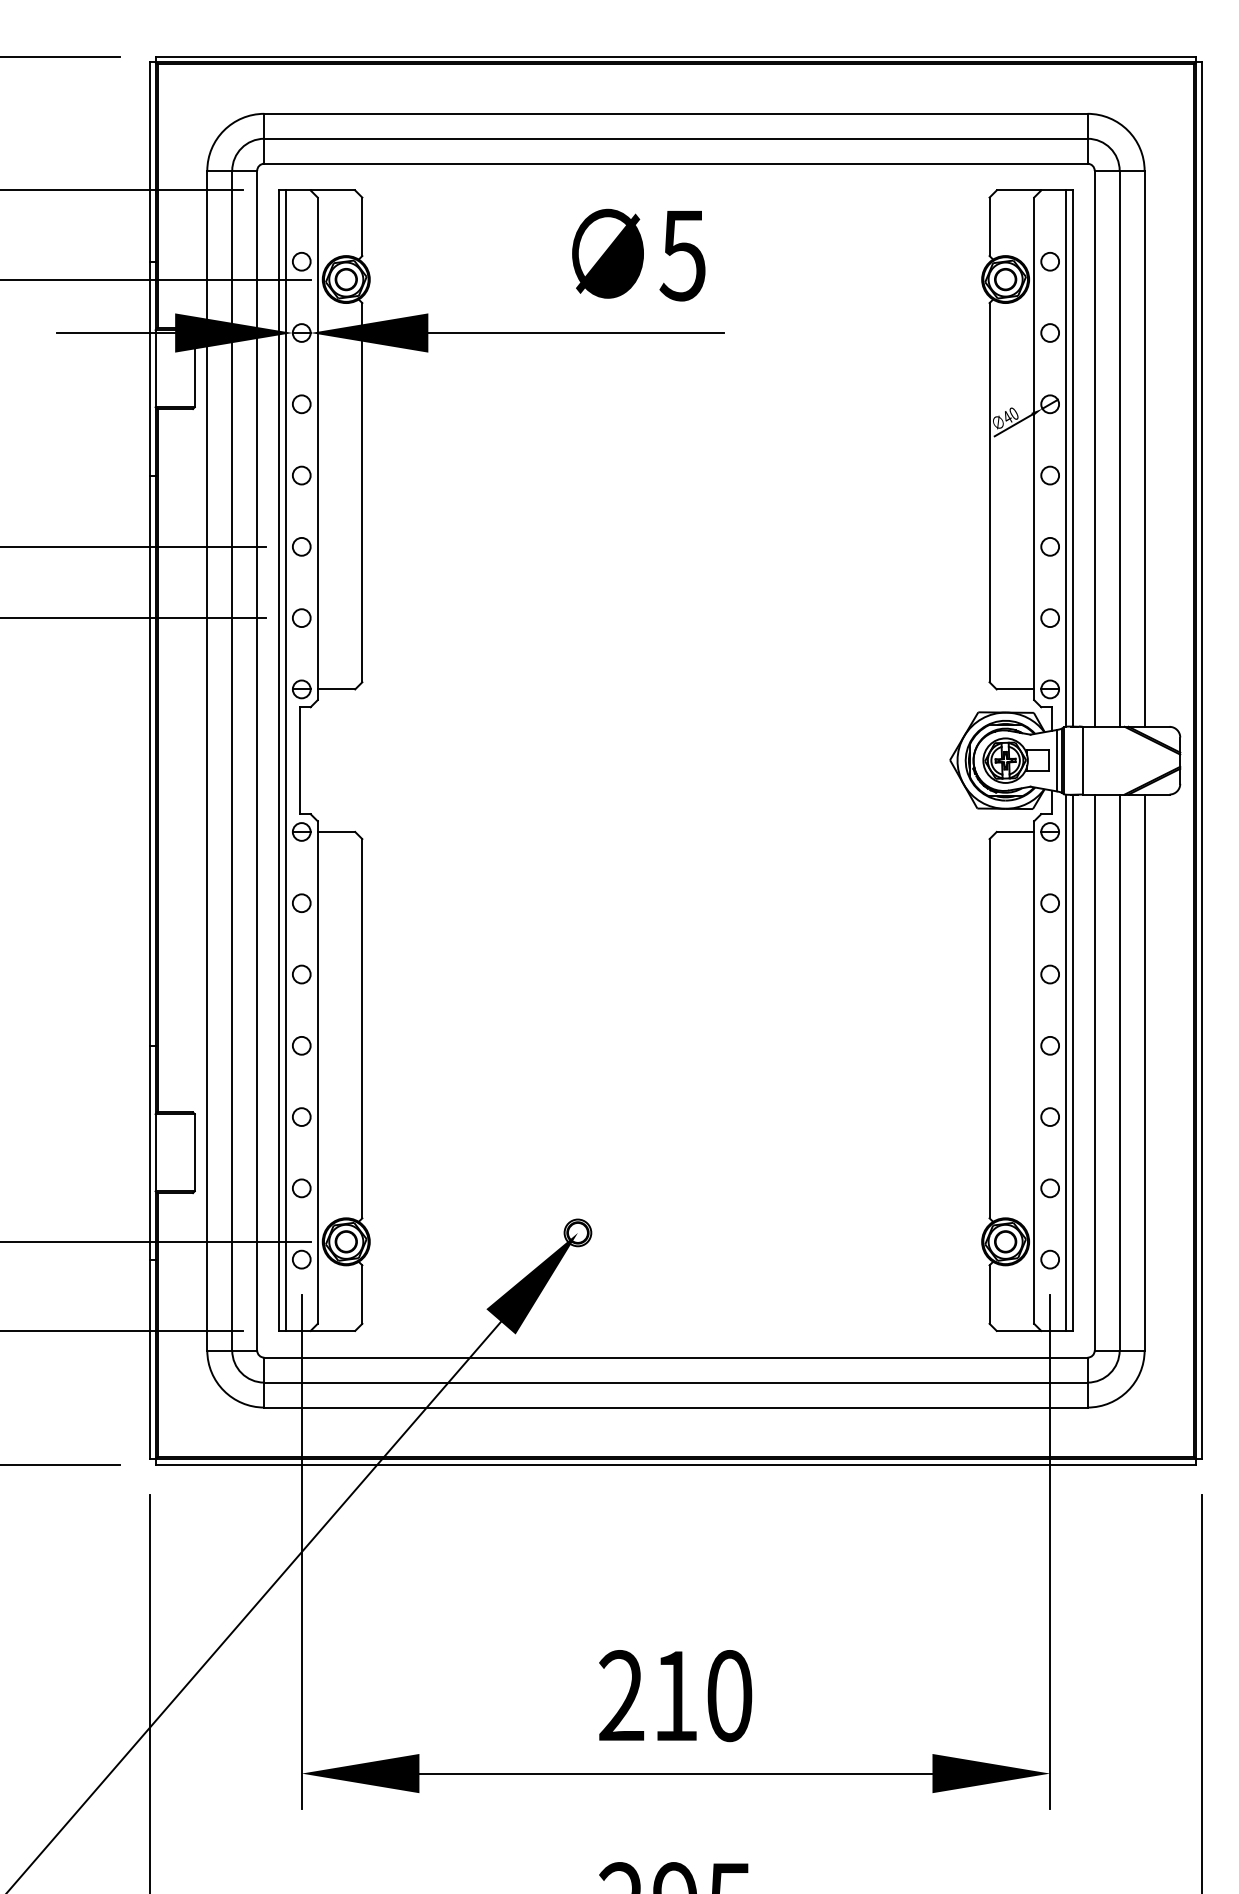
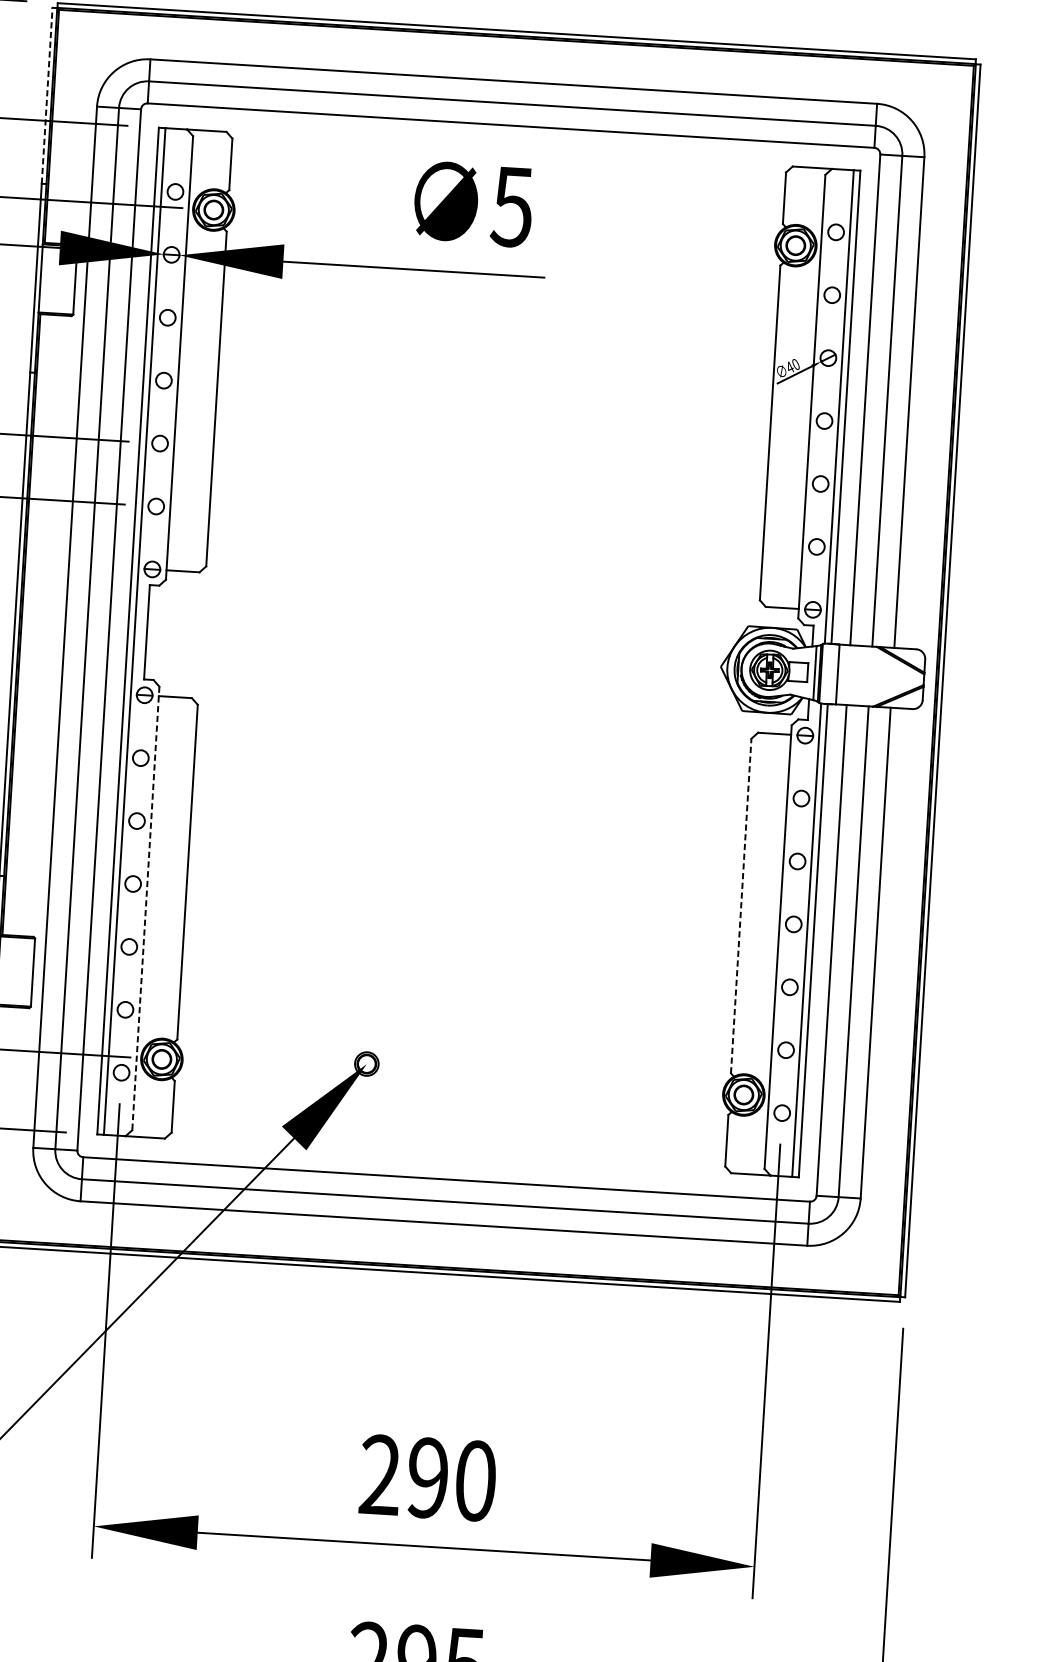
line: (150, 162) -> (47, 96), solid -> dashed
line: (989, 1028) -> (741, 905), solid -> dashed
line: (317, 1073) -> (145, 909), solid -> dashed
text: (675, 1696) -> (427, 1478), 210 -> 290

